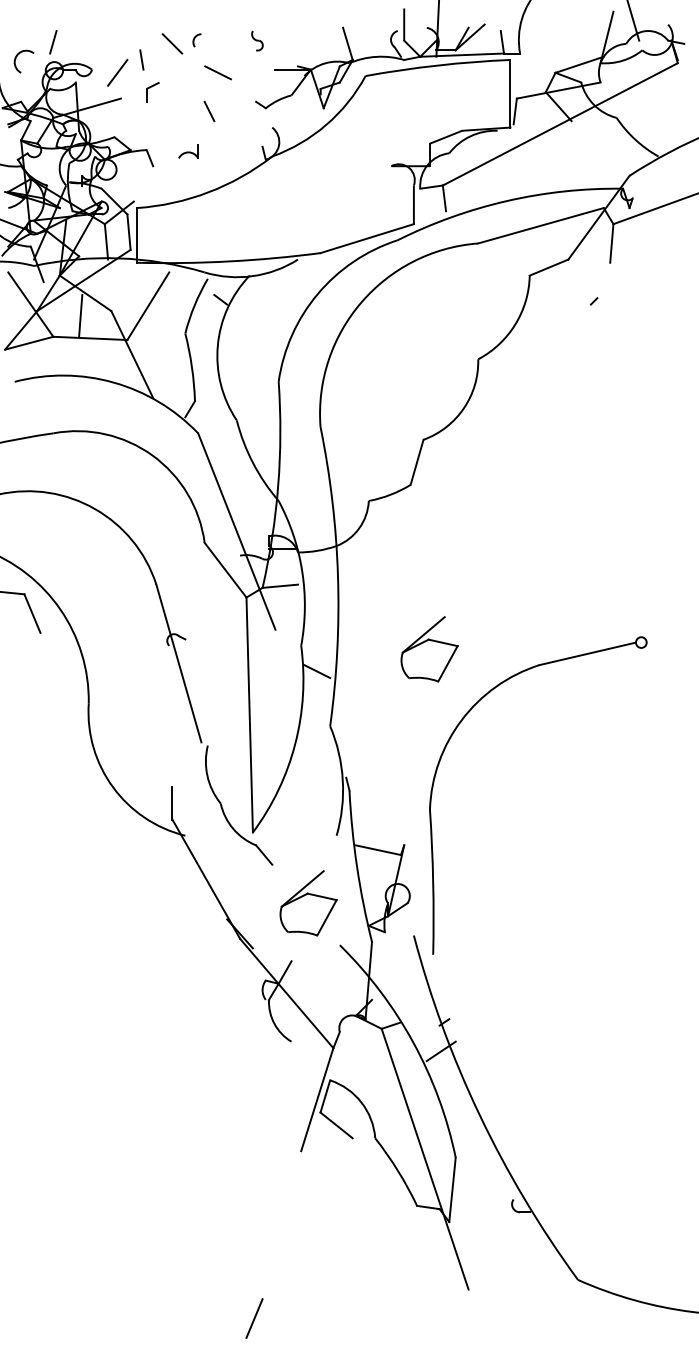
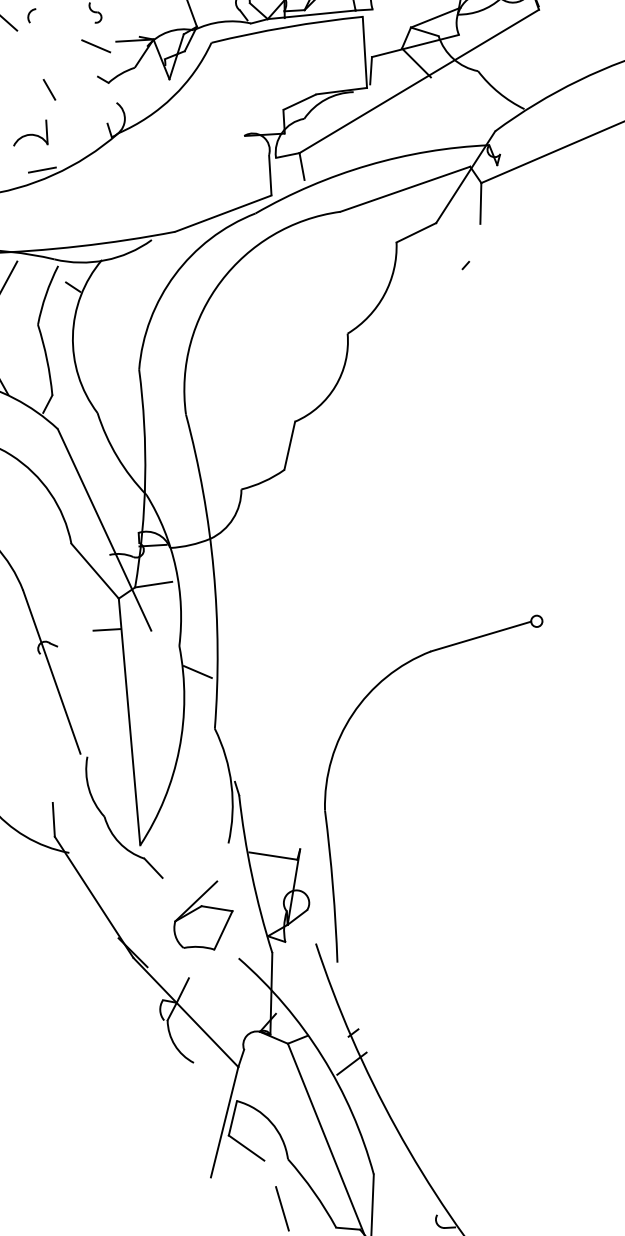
line: (217, 72) -> (95, 45), moved
part: (188, 151) -> (29, 133), size x1.67
line: (198, 186) -> (42, 169), added
line: (233, 626) -> (106, 629), added
part: (429, 649) -> (314, 641), removed
line: (367, 1184) -> (282, 1208), added

